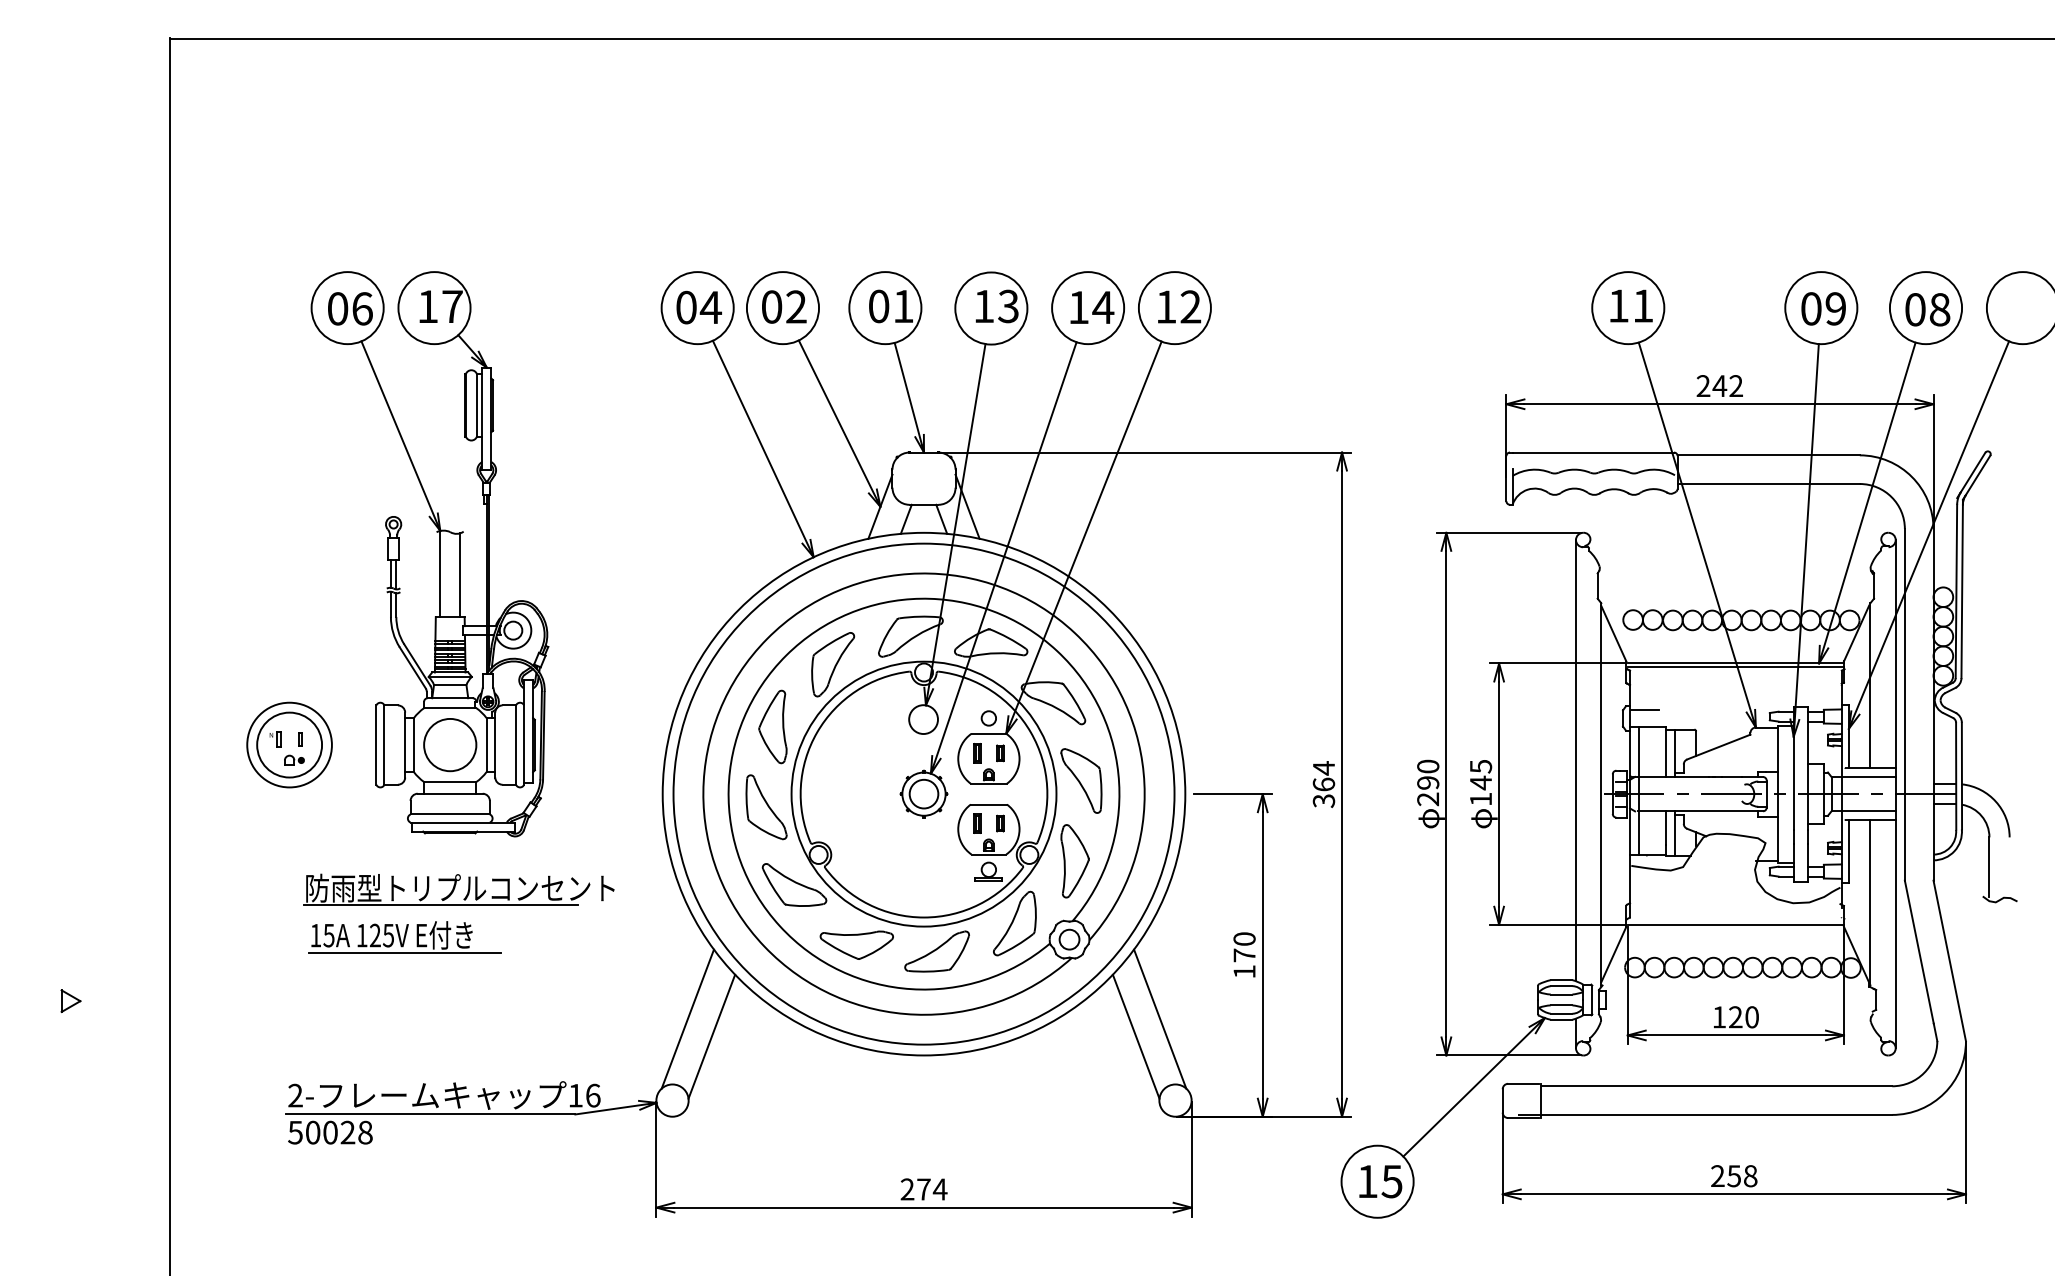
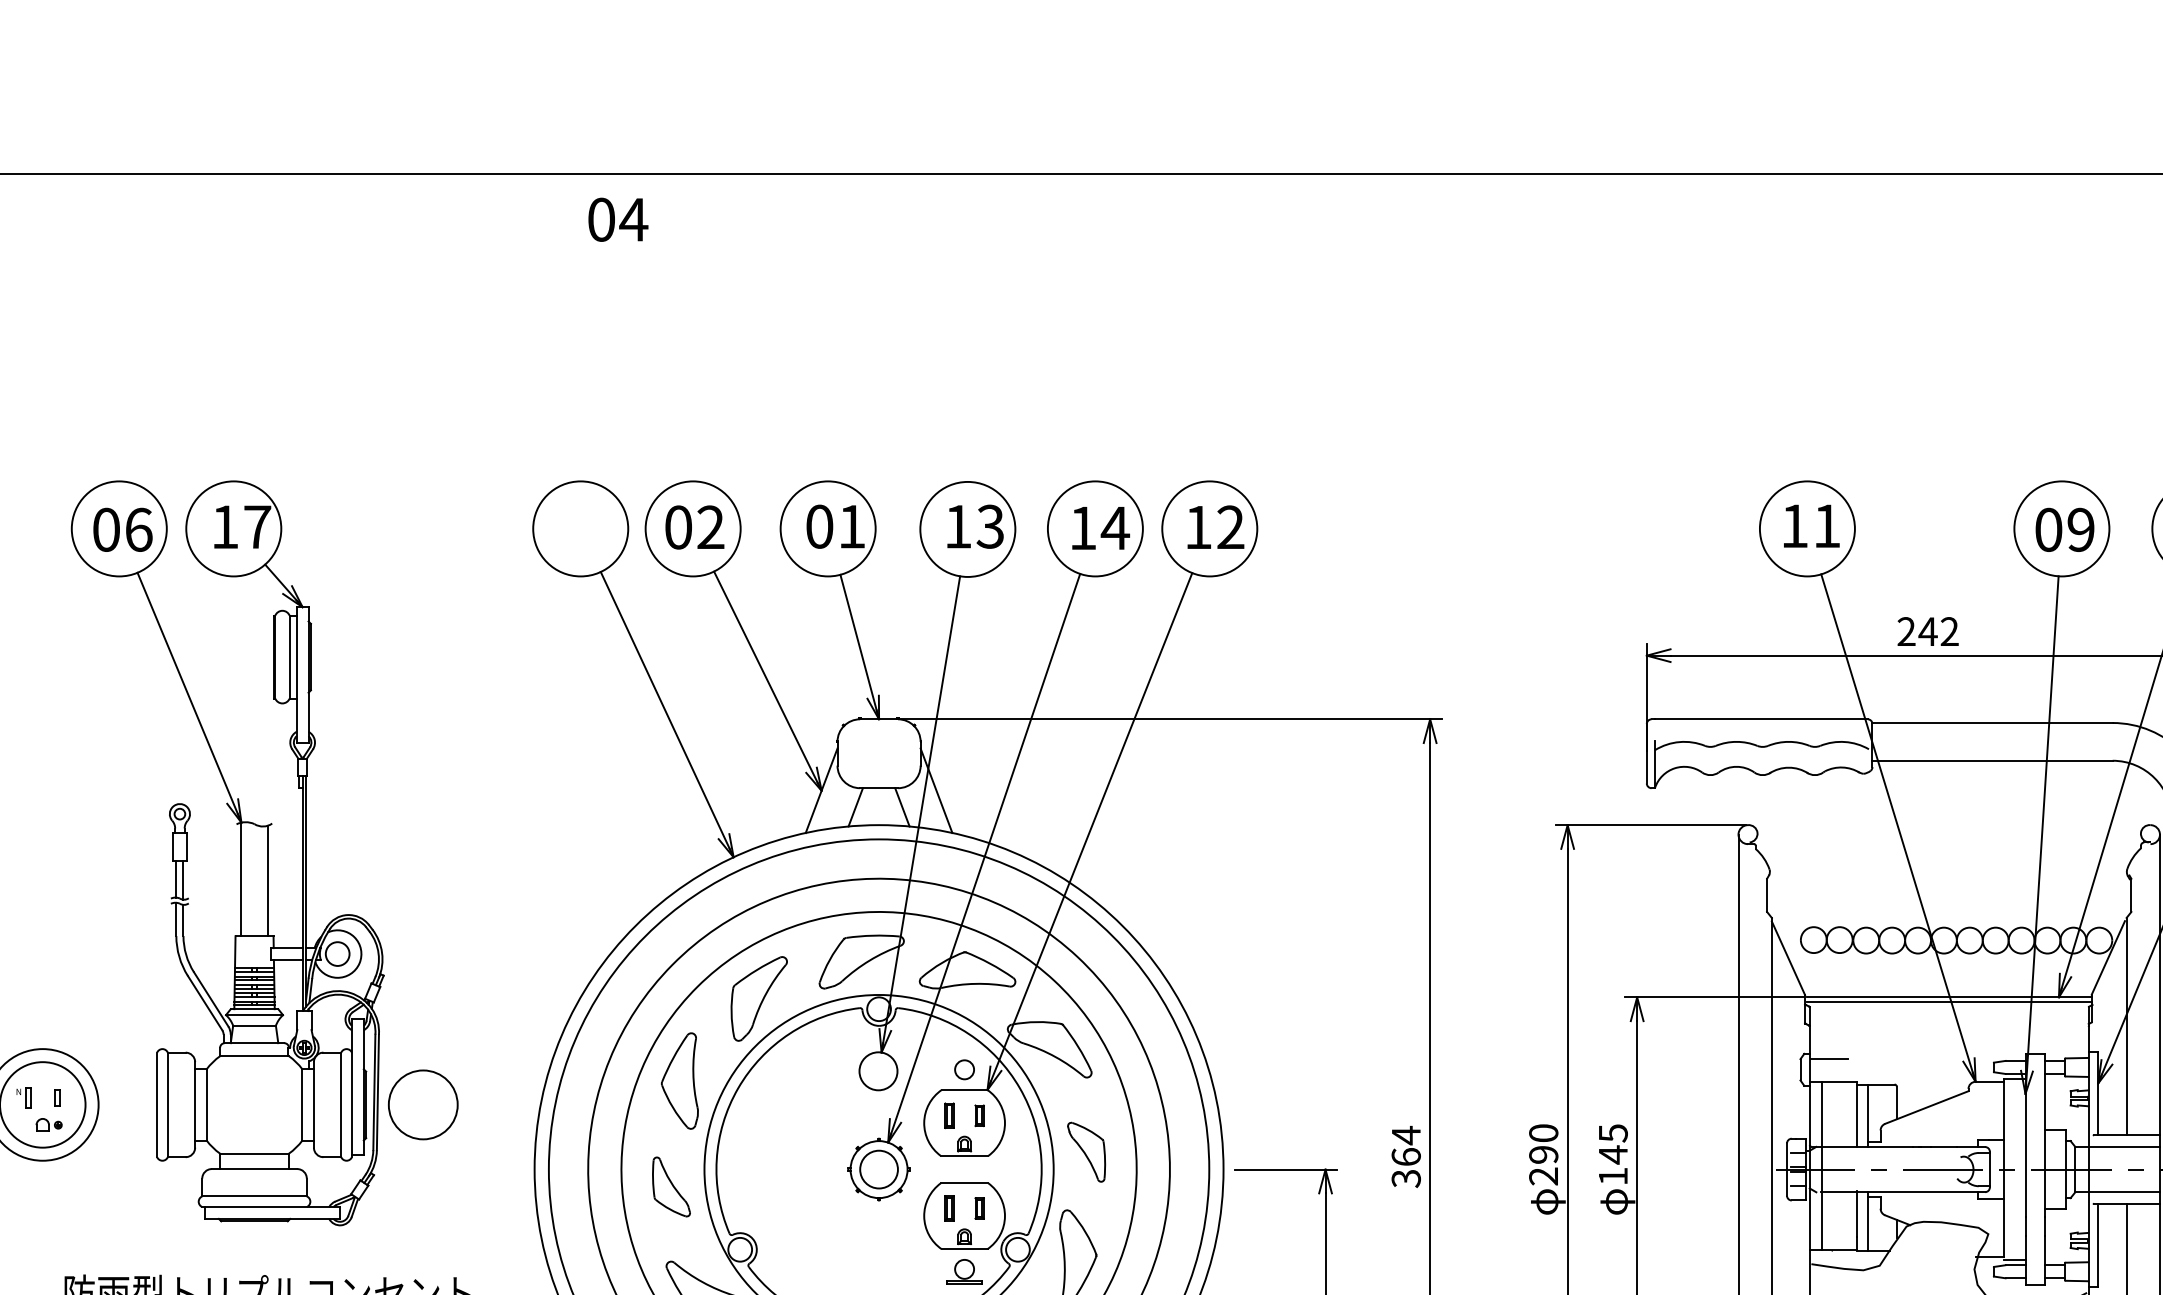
text: (698, 307) -> (617, 219), moved
circle: (450, 745) -> (423, 1105), moved
part: (1081, 780) -> (1086, 1151), size x0.7
part: (766, 807) -> (671, 1187), size x0.7

